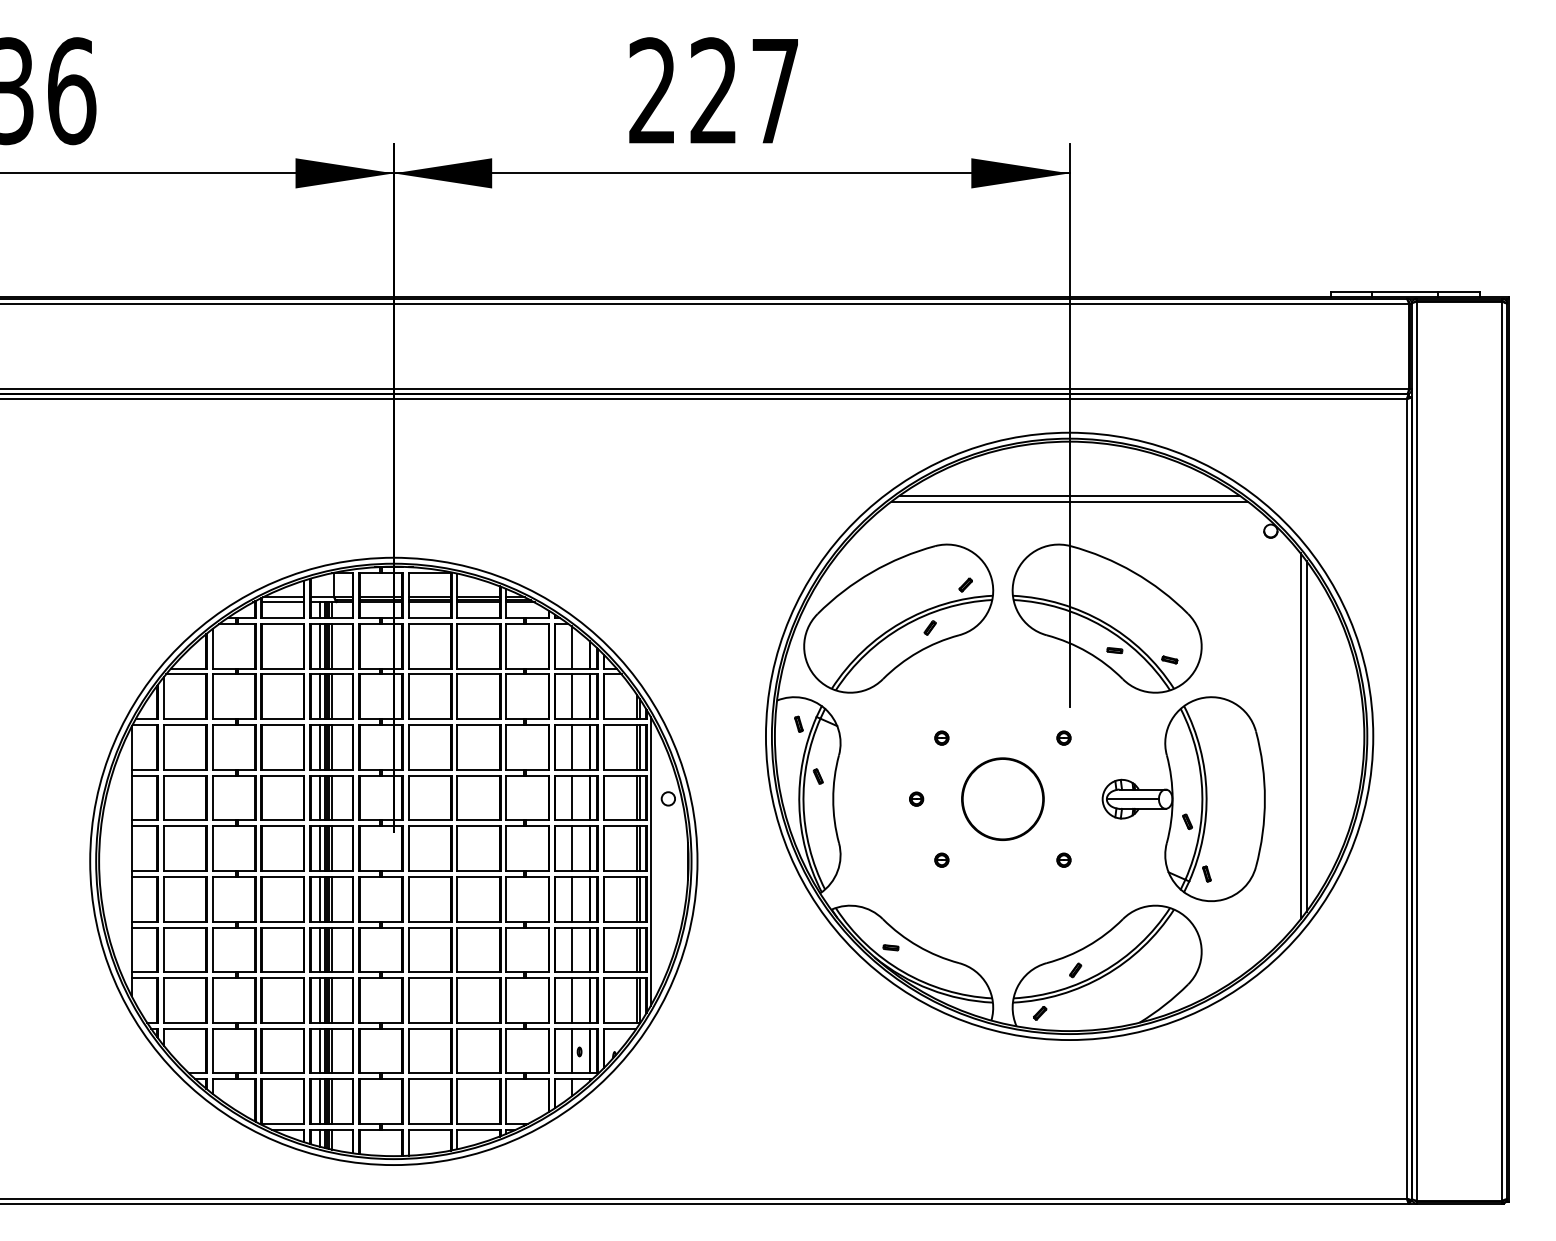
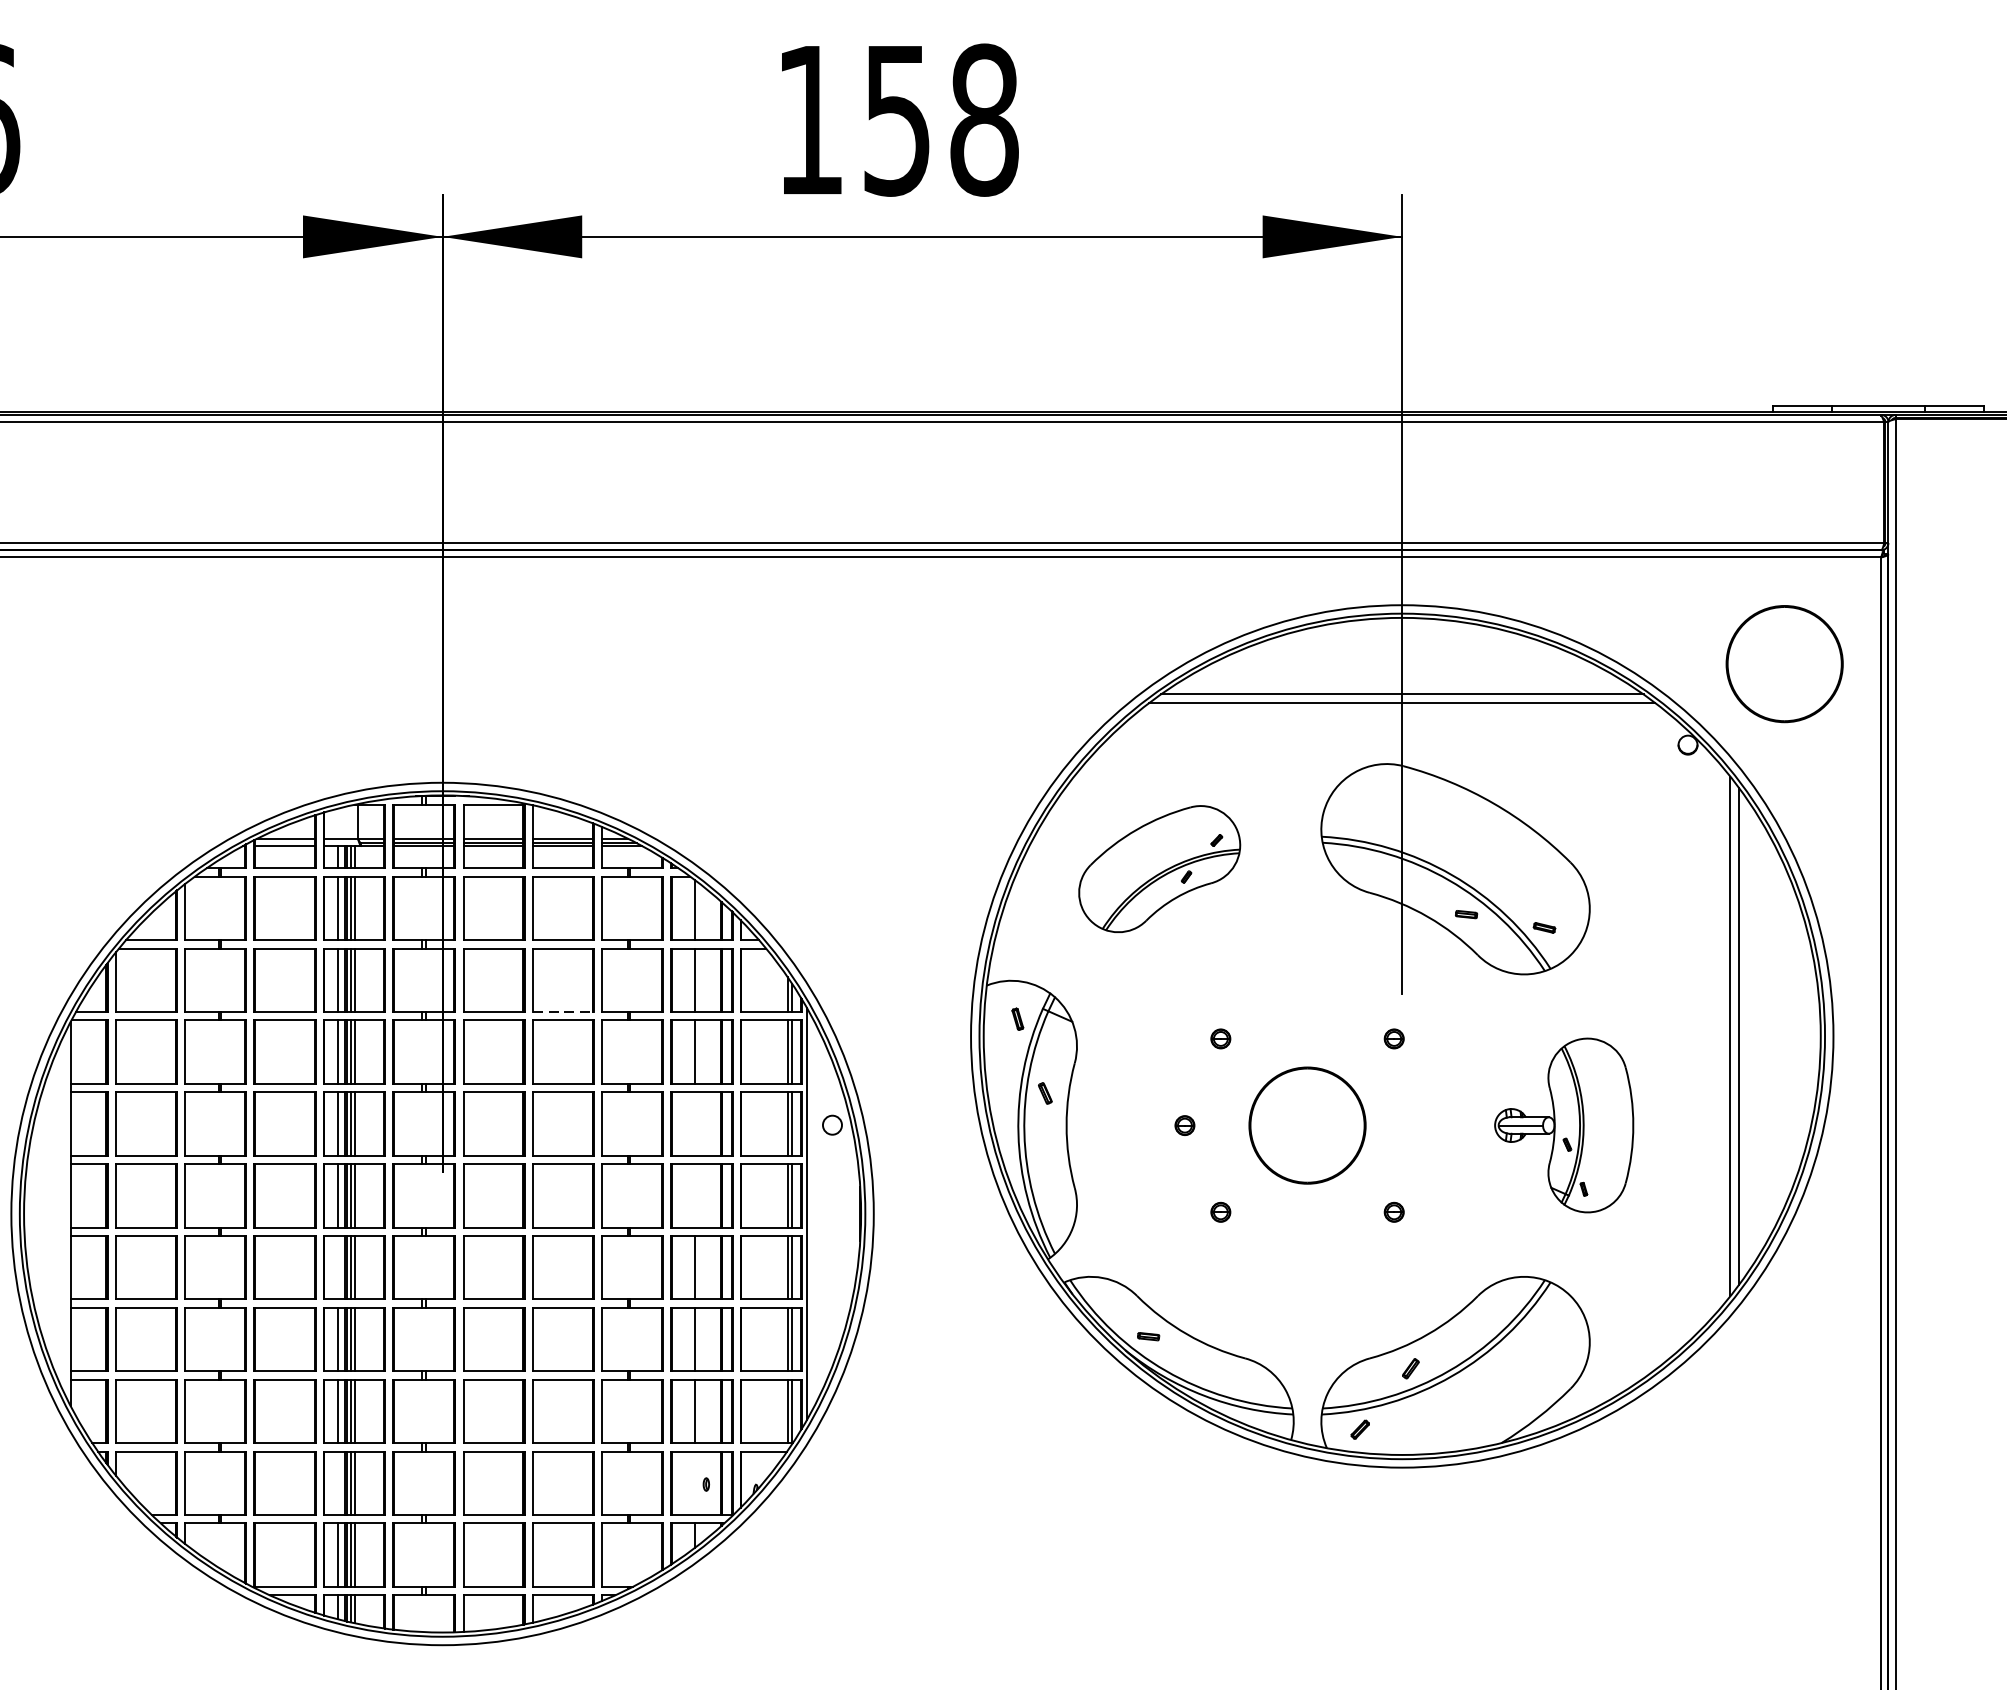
text: (714, 91) -> (897, 120), 227 -> 158
circle: (1338, 473) -> (1784, 663), added
part: (898, 618) -> (1159, 869), size x0.6
line: (479, 719) -> (564, 1012), solid -> dashed
line: (571, 797) -> (694, 1123), removed
part: (1183, 798) -> (1563, 1124), size x0.6
line: (571, 848) -> (694, 1195), removed
line: (320, 898) -> (338, 1266), removed
line: (320, 1050) -> (338, 1482), removed
line: (571, 1050) -> (694, 1482), removed

